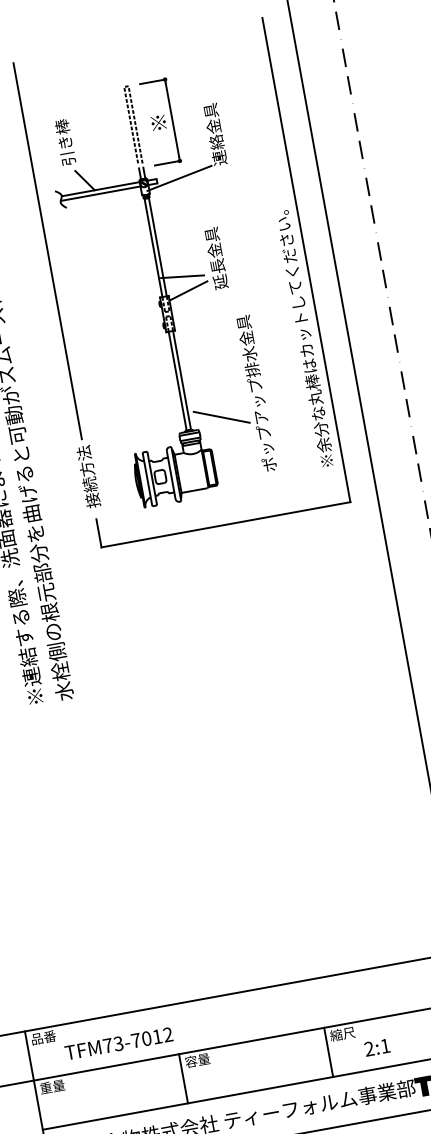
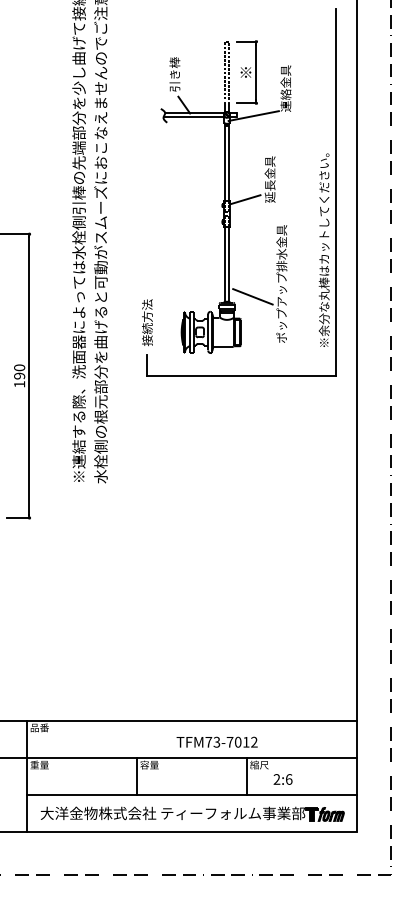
line: (47, 250) -> (147, 151), removed
line: (181, 276) -> (242, 188), removed
text: (117, 1042) -> (216, 741), moved
text: (385, 1046) -> (289, 779), 2:1 -> 2:6

